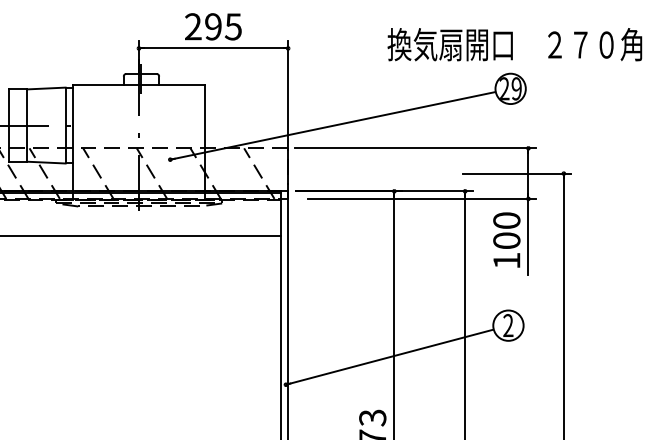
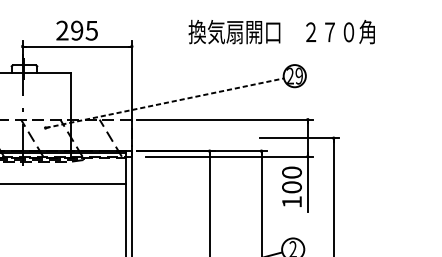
text: (514, 44) -> (281, 31), moved
line: (333, 125) -> (165, 102), solid -> dashed

